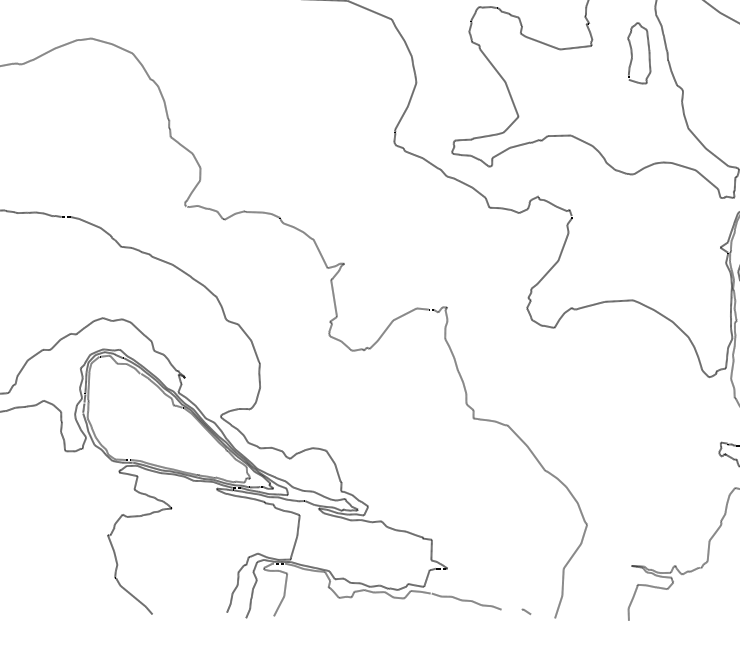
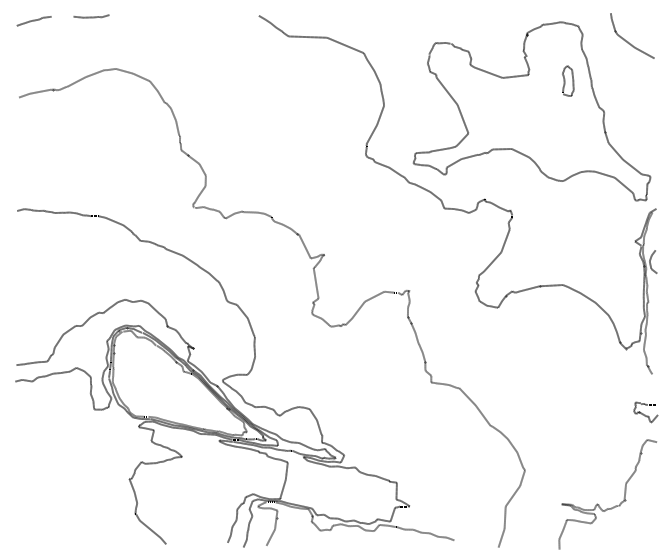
part: (639, 52) -> (568, 80), size x0.6
line: (525, 611) -> (474, 541), removed

